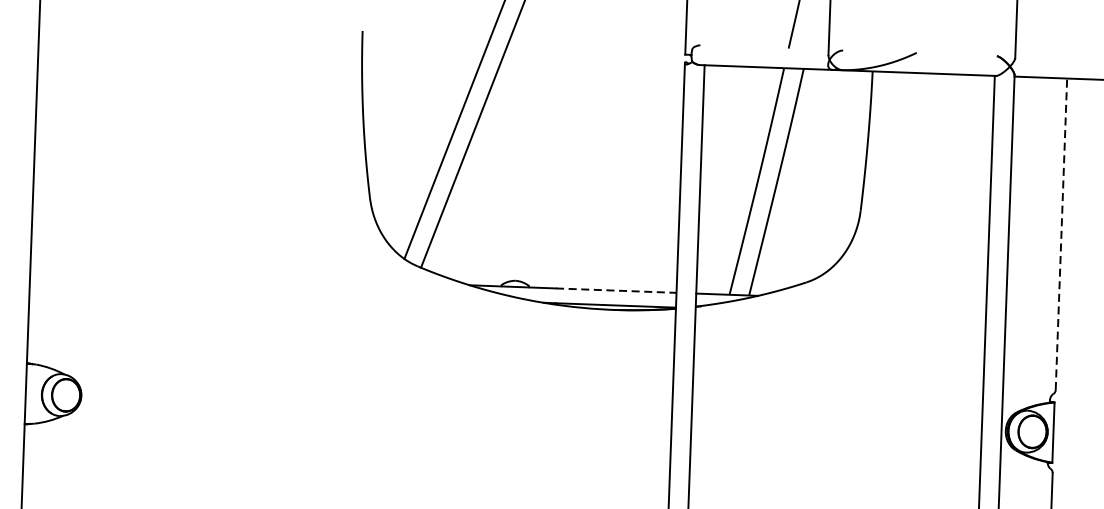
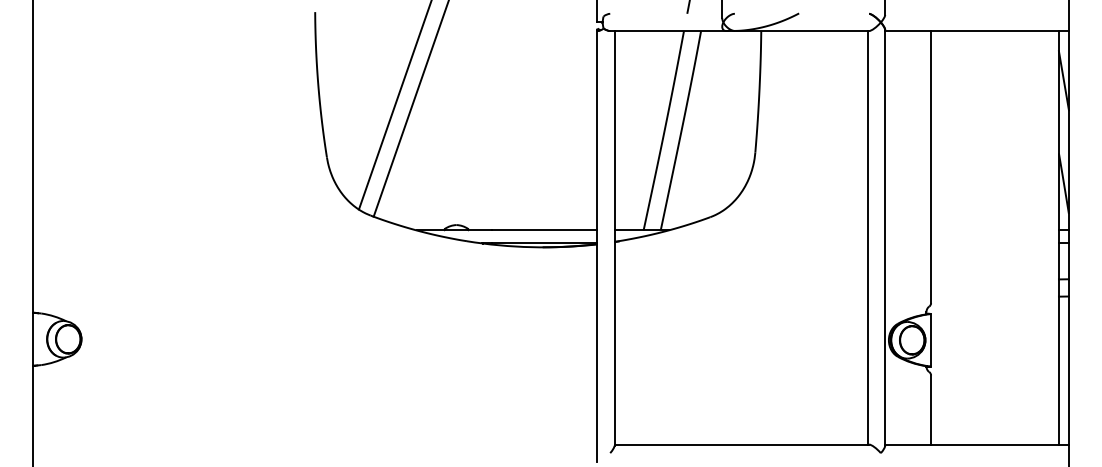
line: (1061, 234) -> (931, 167), dashed -> solid
line: (616, 290) -> (544, 230), dashed -> solid

